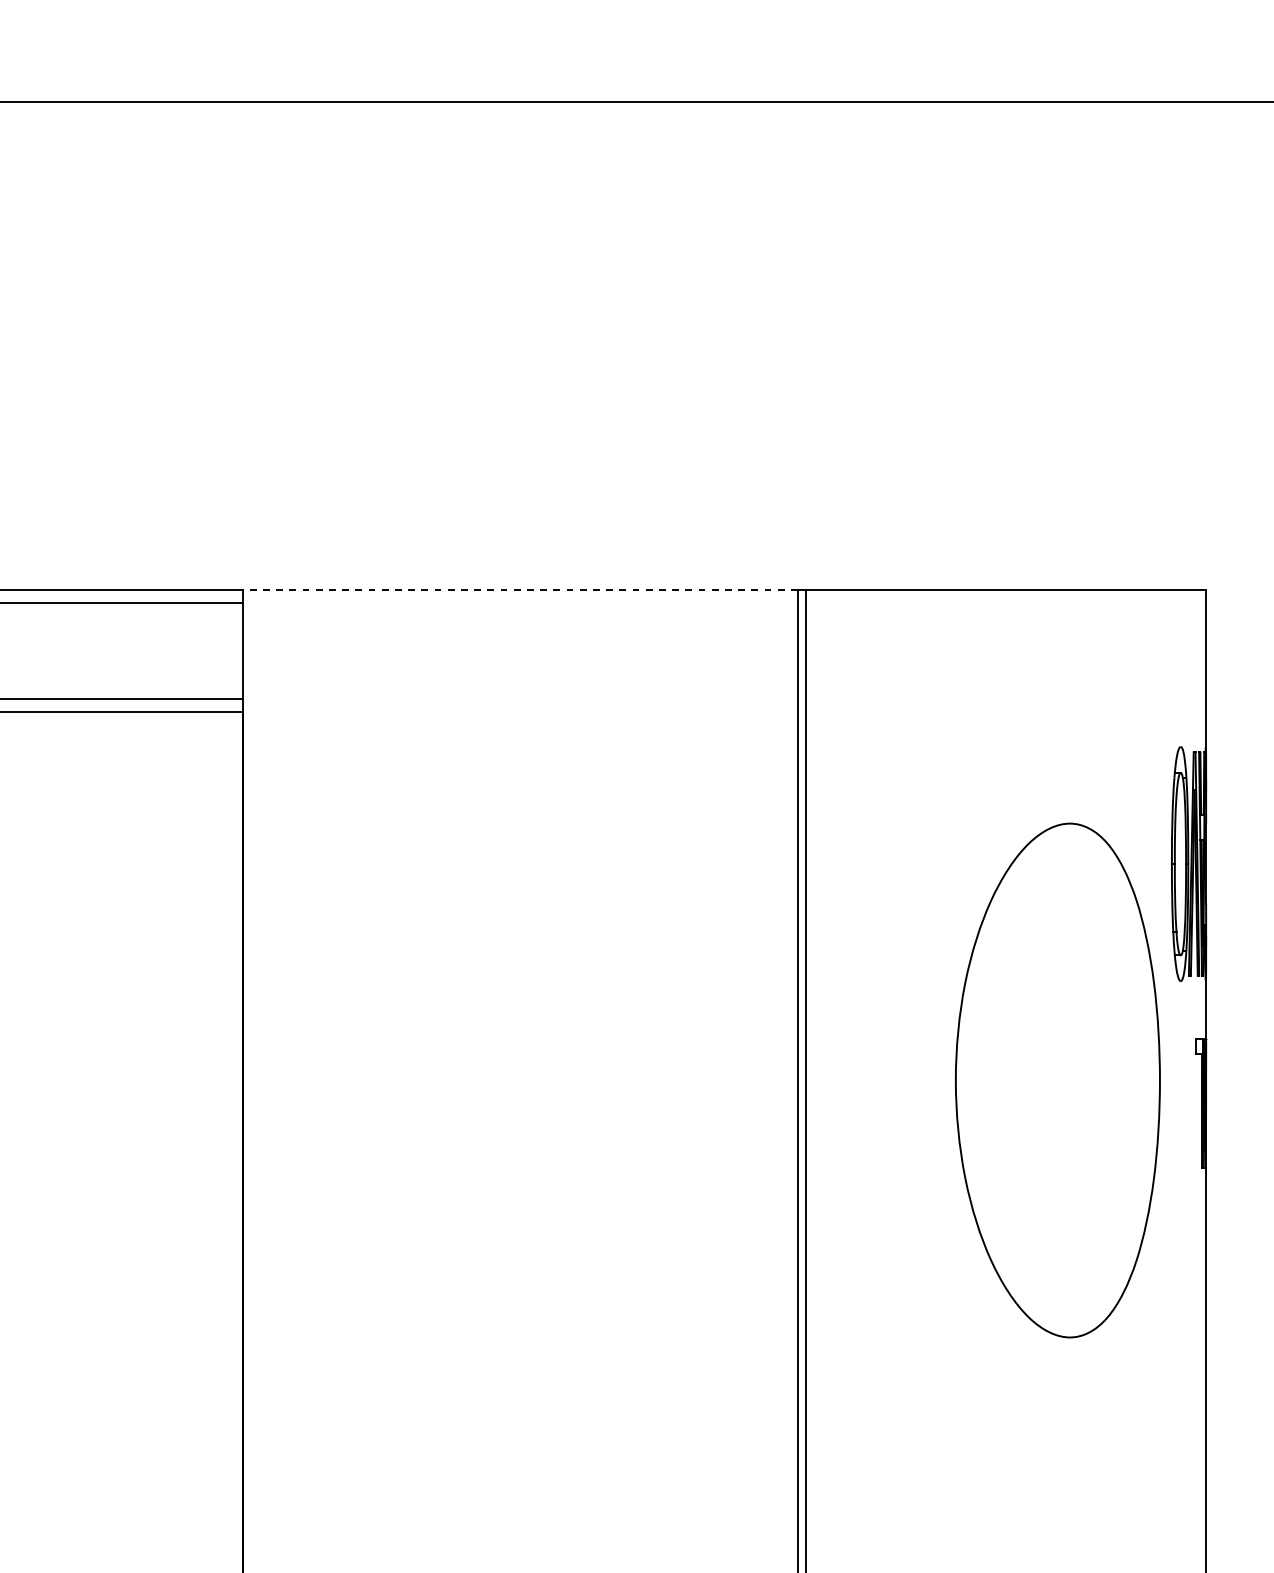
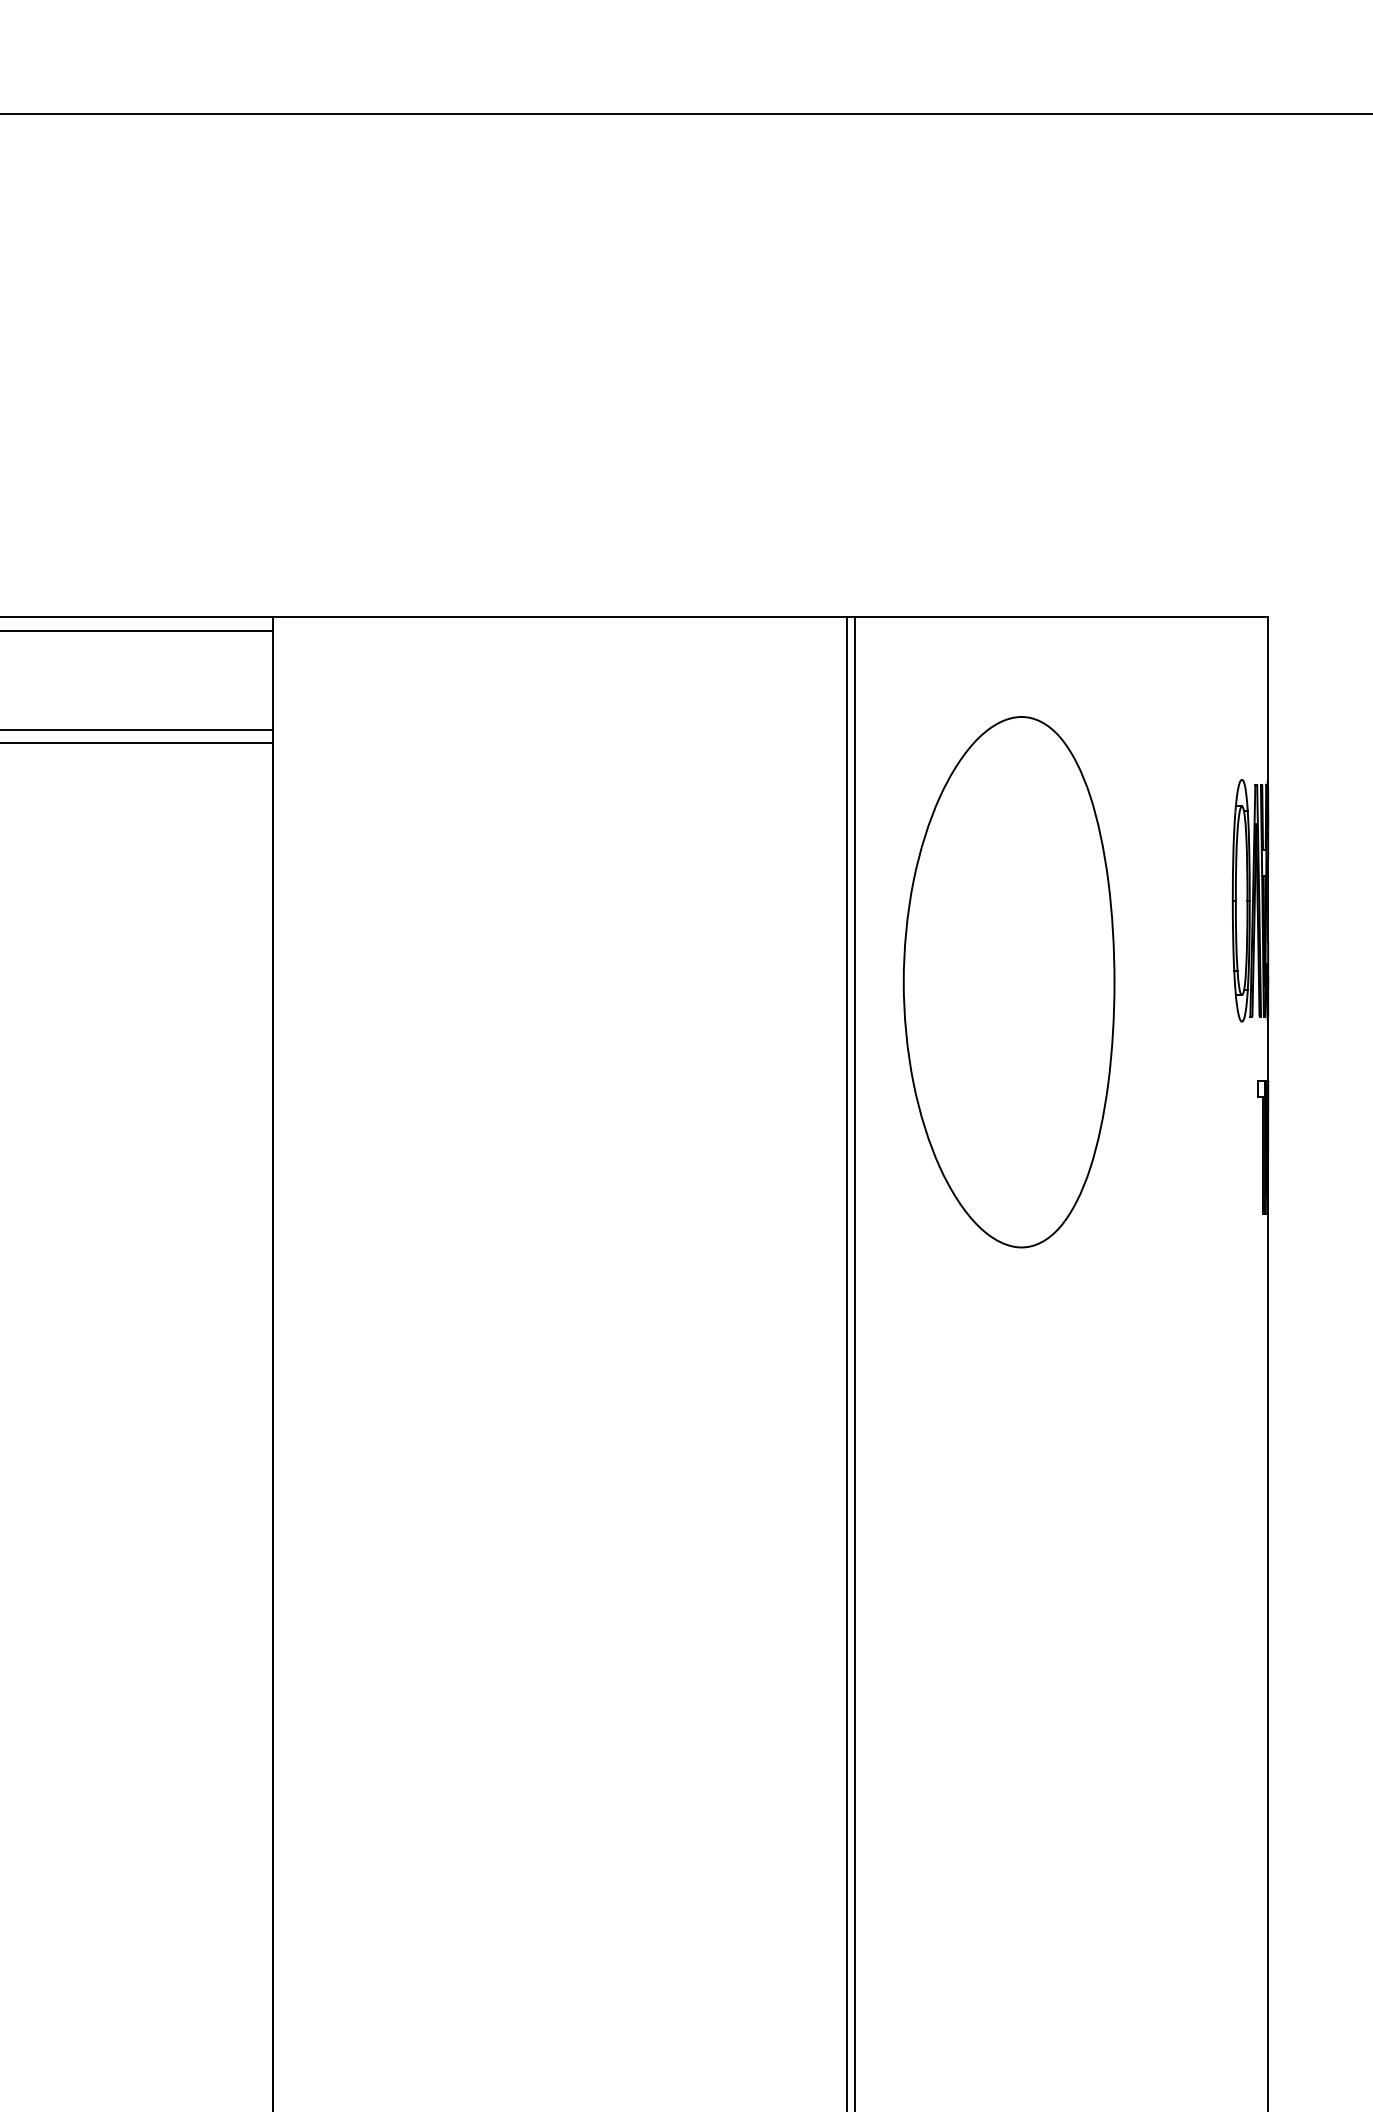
line: (520, 589) -> (560, 617), dashed -> solid
part: (1057, 1080) -> (1008, 982), moved

